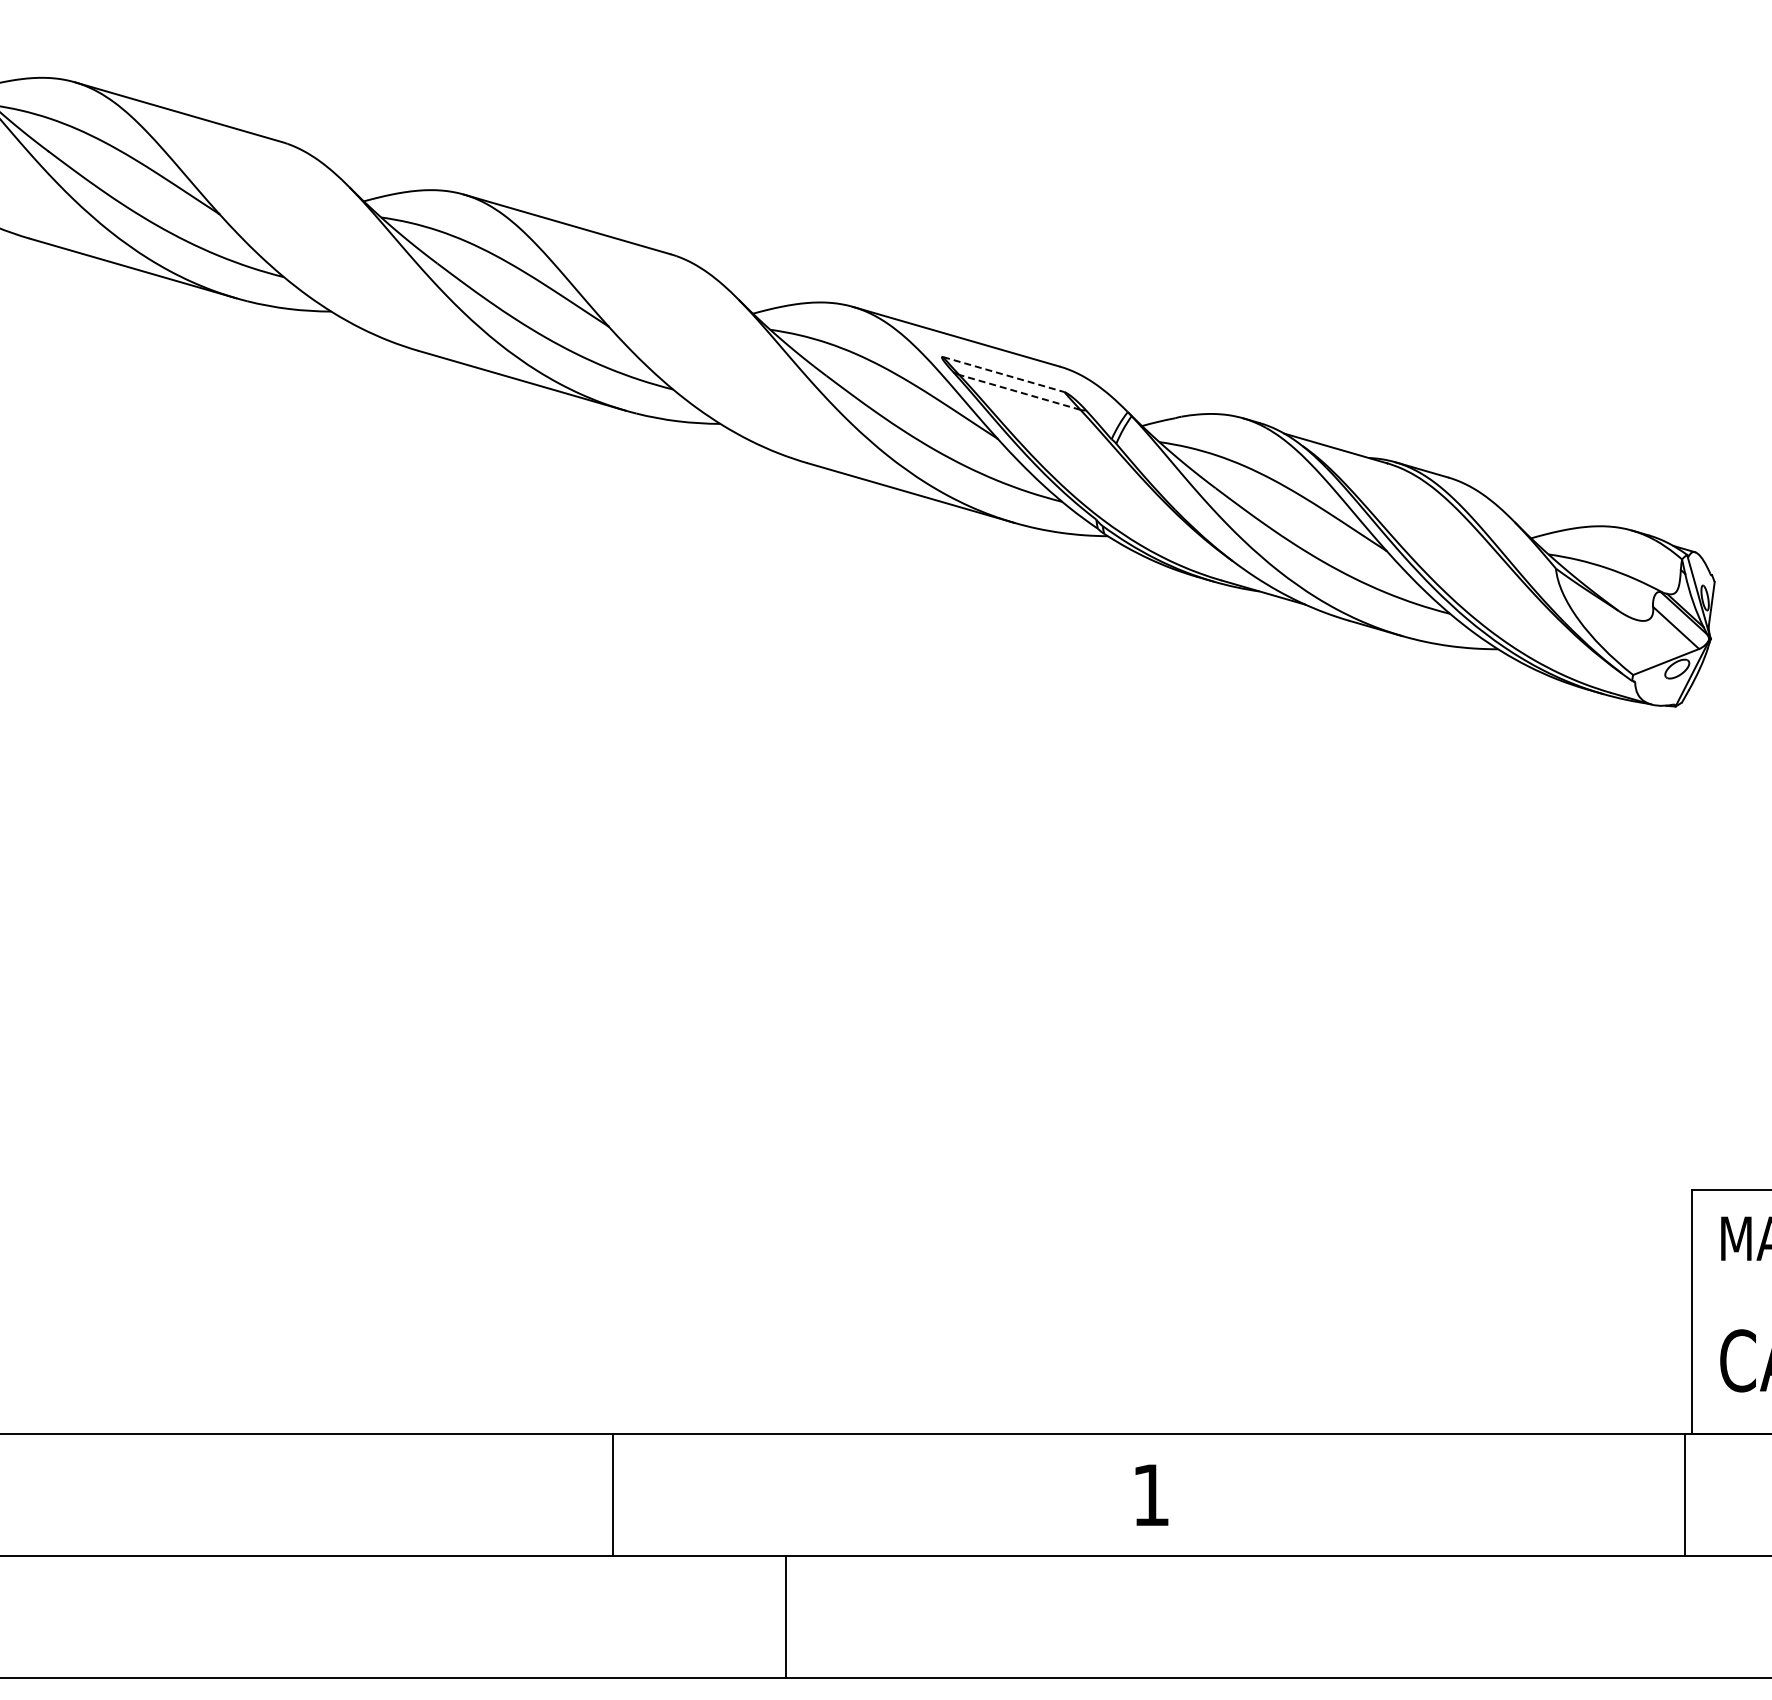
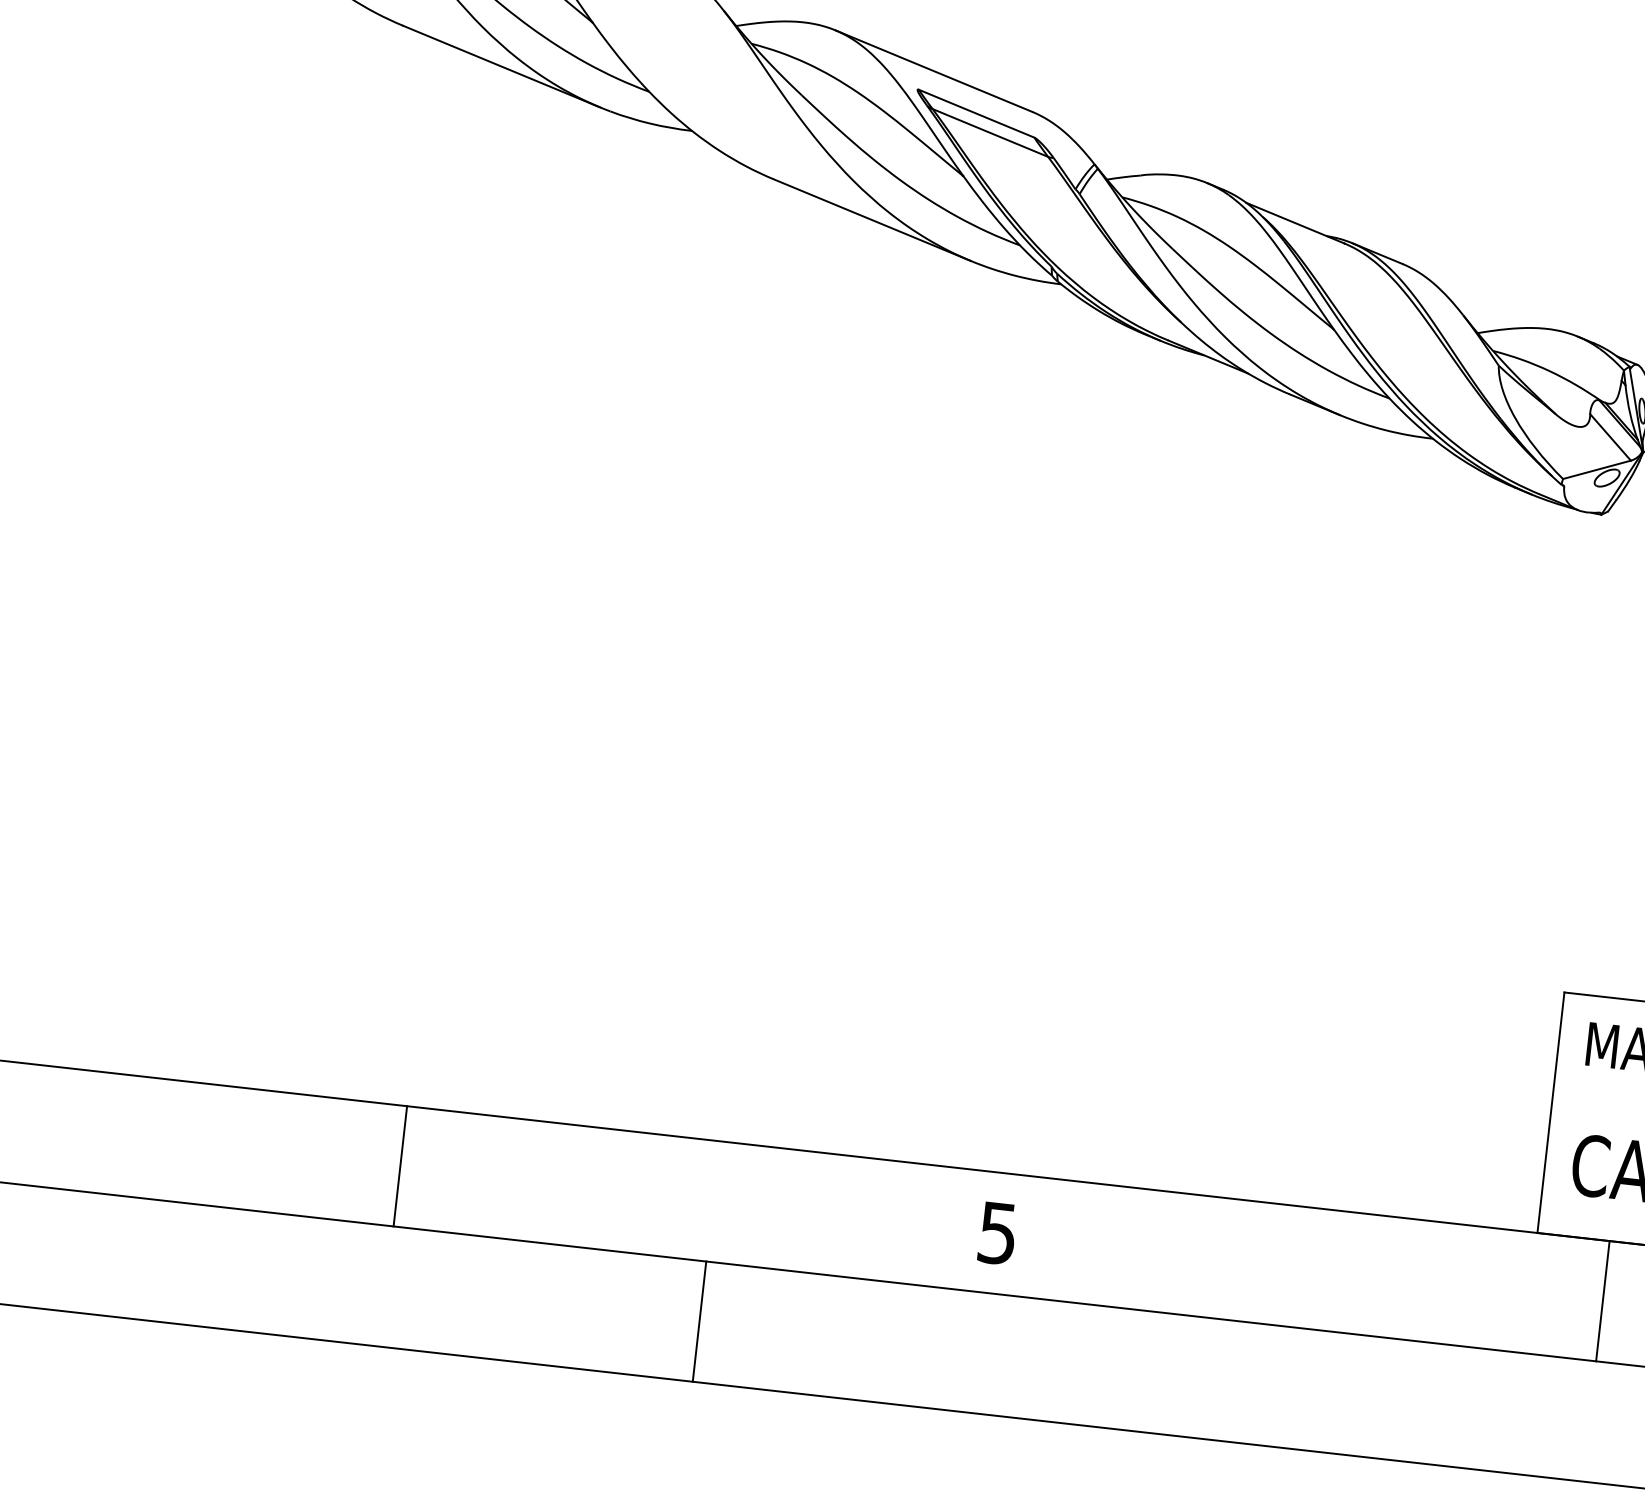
line: (1004, 374) -> (977, 113), dashed -> solid
line: (1019, 392) -> (990, 133), dashed -> solid
line: (613, 1495) -> (400, 1166), moved
text: (1150, 1495) -> (997, 1233), 1 -> 5
line: (1684, 1495) -> (1602, 1301), moved
line: (785, 1617) -> (699, 1321), moved

